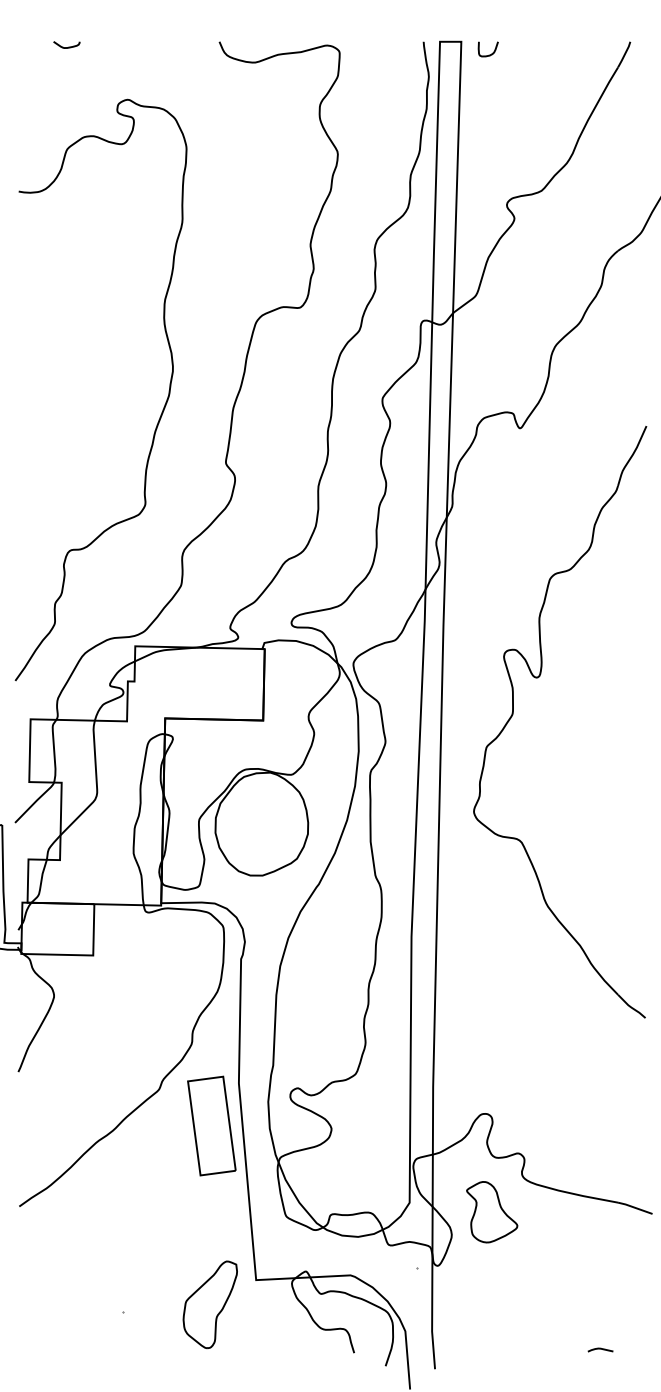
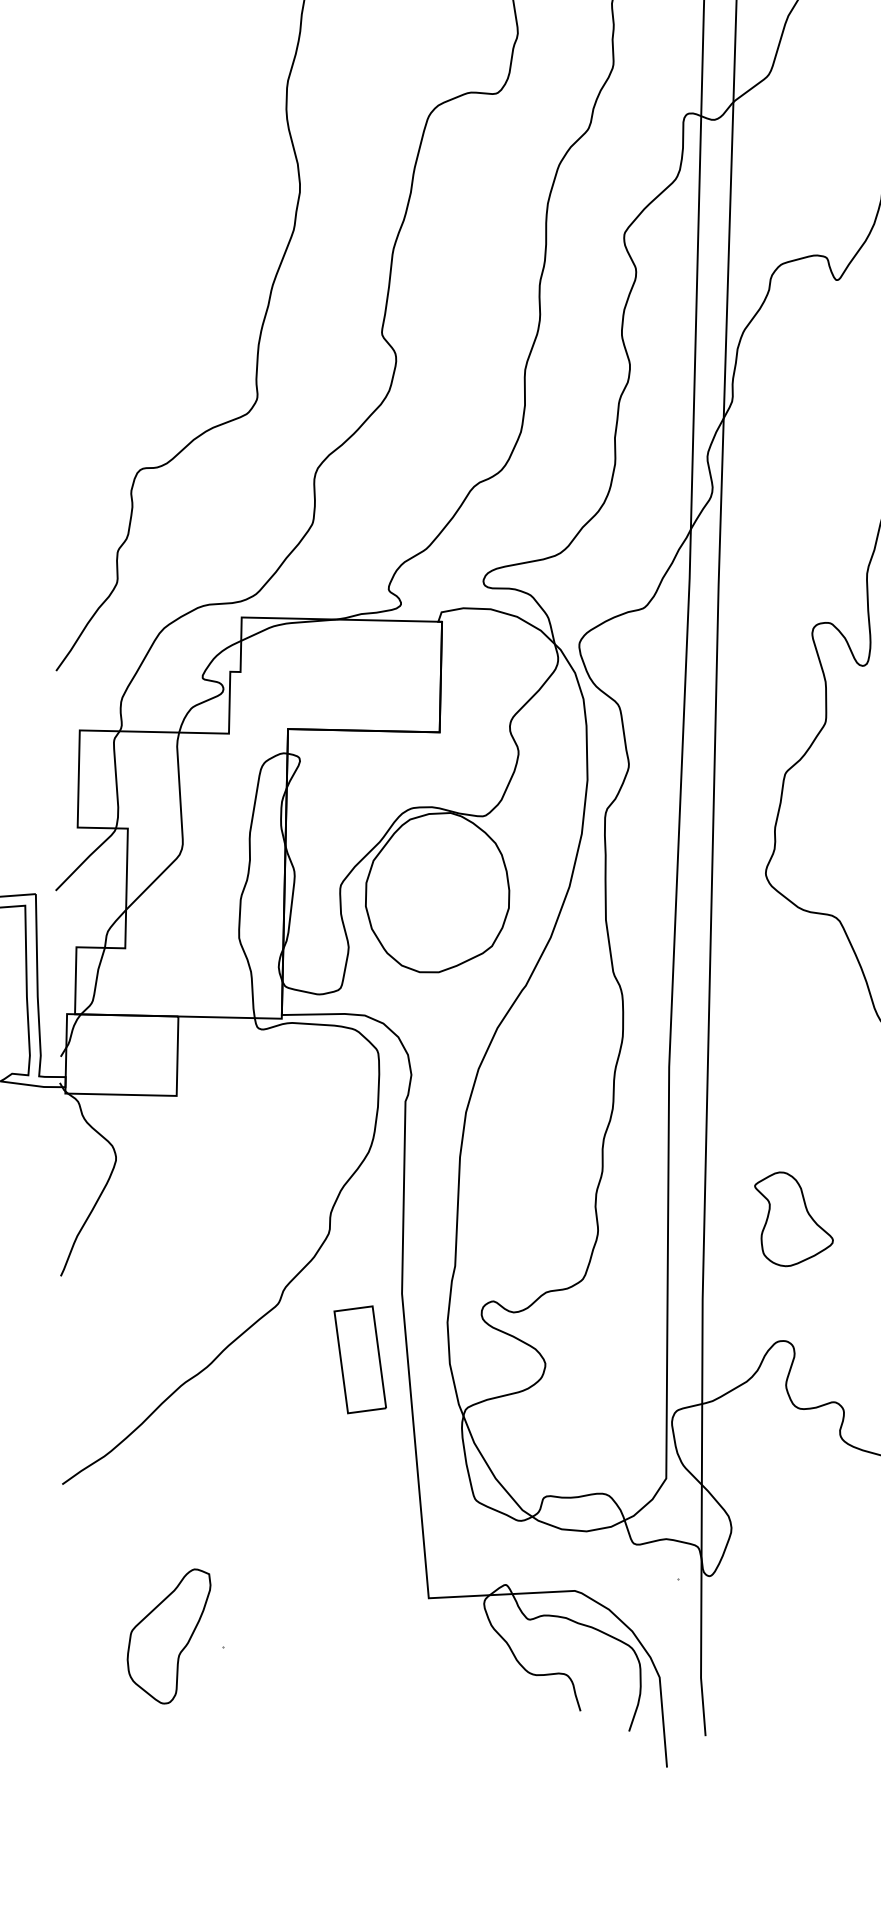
part: (211, 1125) -> (359, 1358), size x0.7
part: (492, 1212) -> (794, 1219), moved
part: (209, 1304) -> (167, 1635), moved

